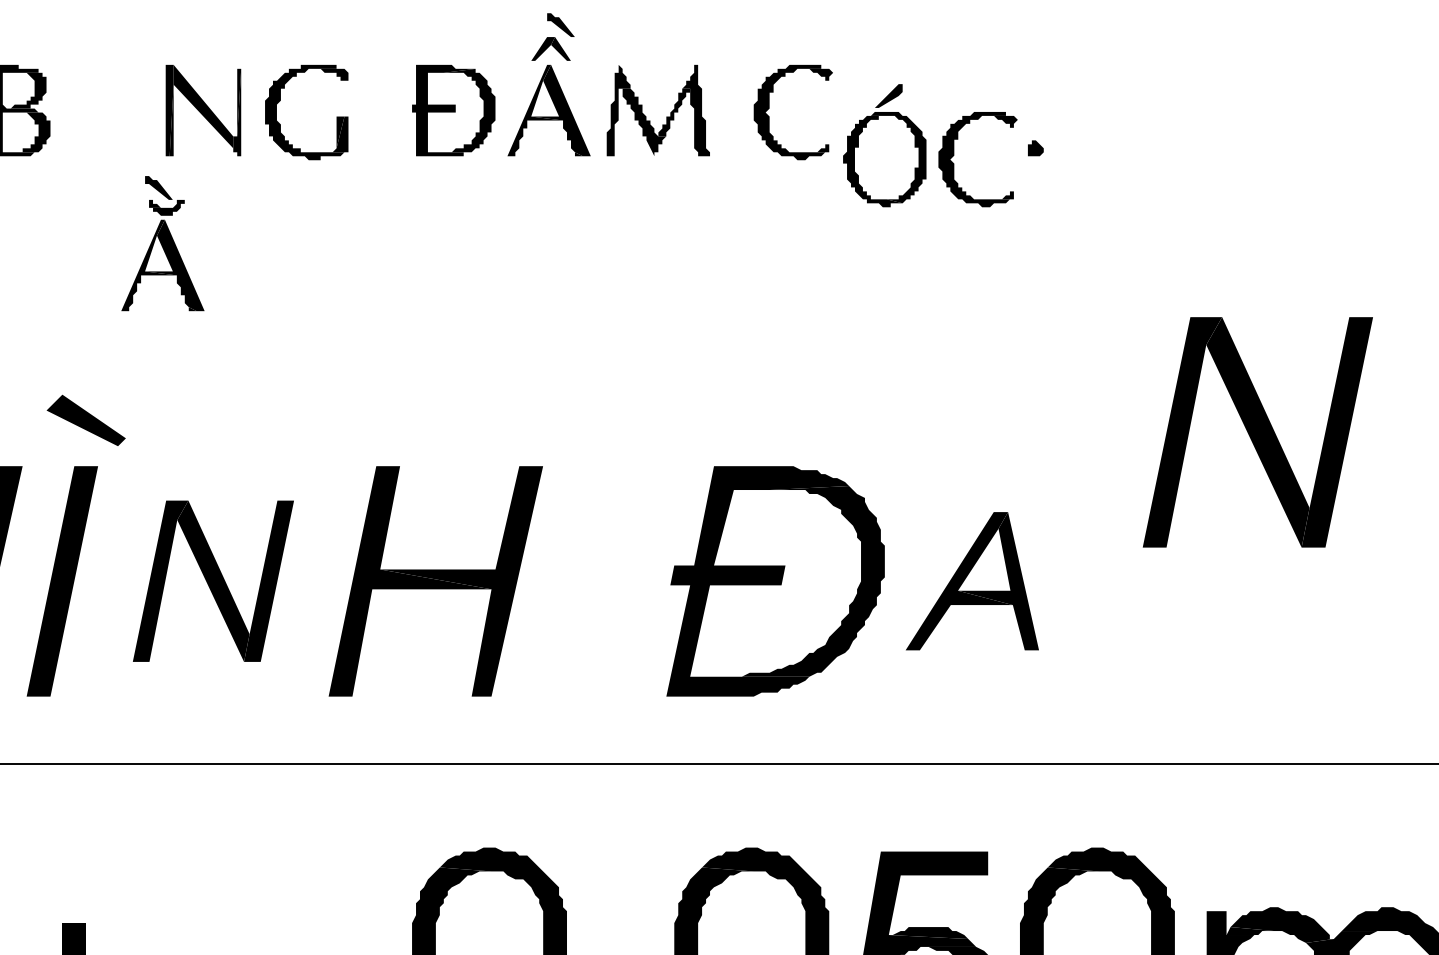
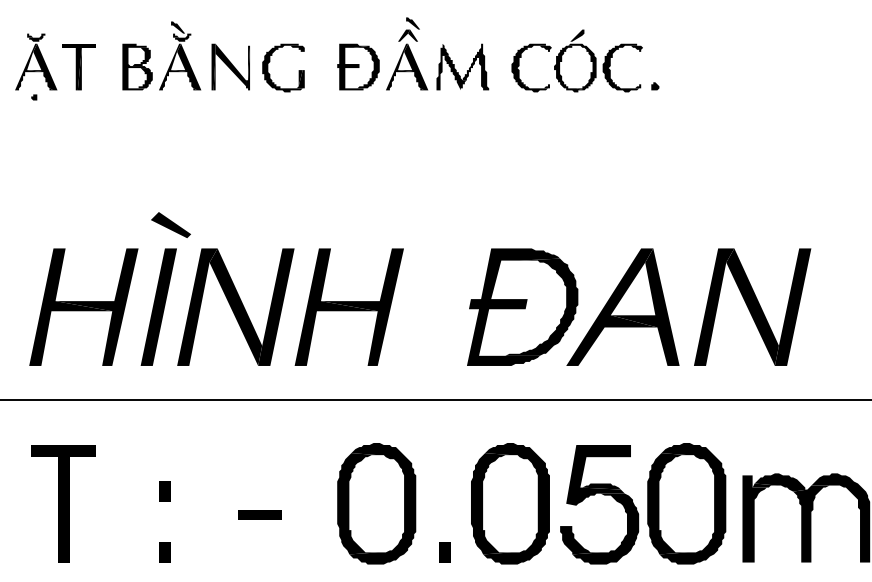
part: (930, 144) -> (598, 60), moved
part: (163, 242) -> (180, 55), moved
part: (1257, 430) -> (752, 306), moved
part: (212, 580) -> (235, 306), size x1.43
part: (971, 580) -> (622, 306), size x1.67

